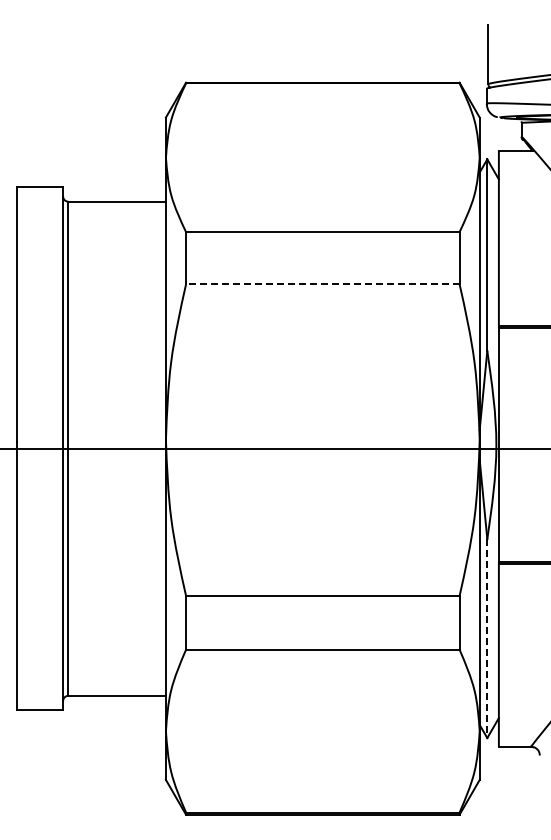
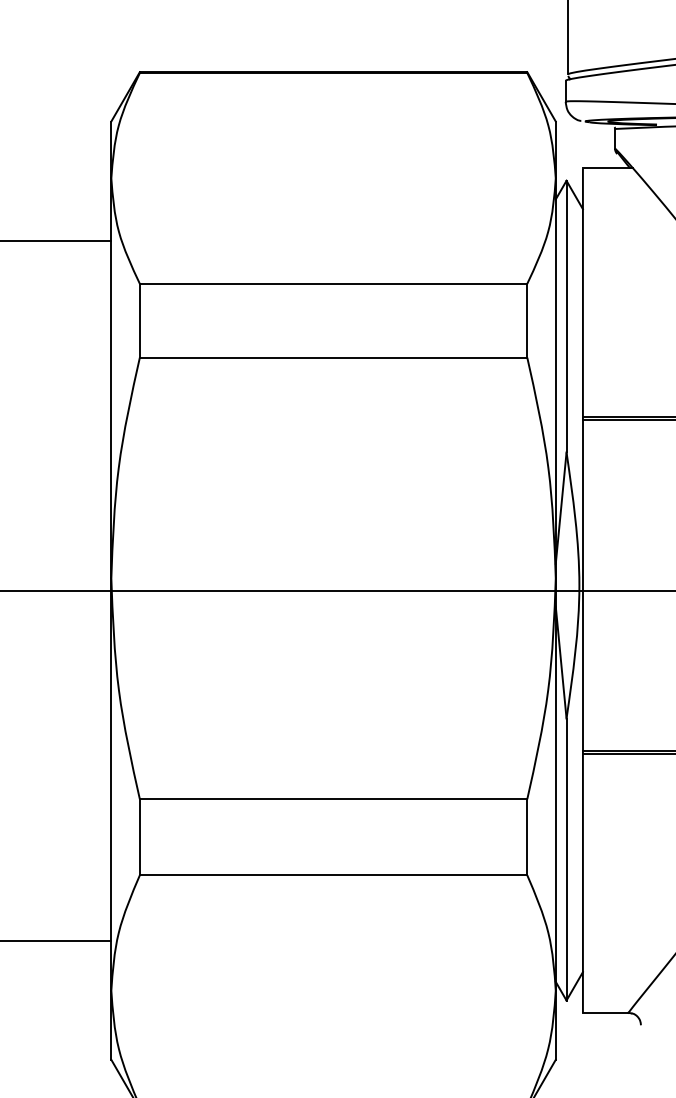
line: (322, 284) -> (333, 358), dashed -> solid
line: (487, 638) -> (566, 859), dashed -> solid

